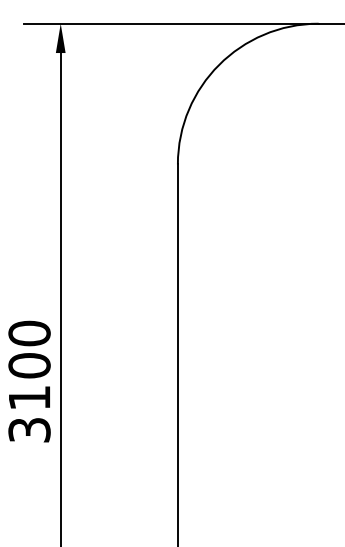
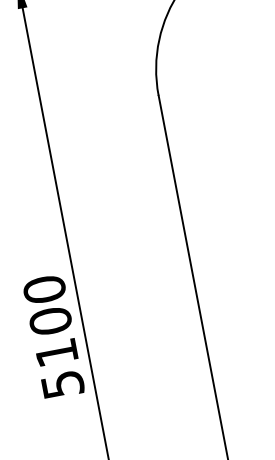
text: (29, 429) -> (62, 383), 3100 -> 5100

